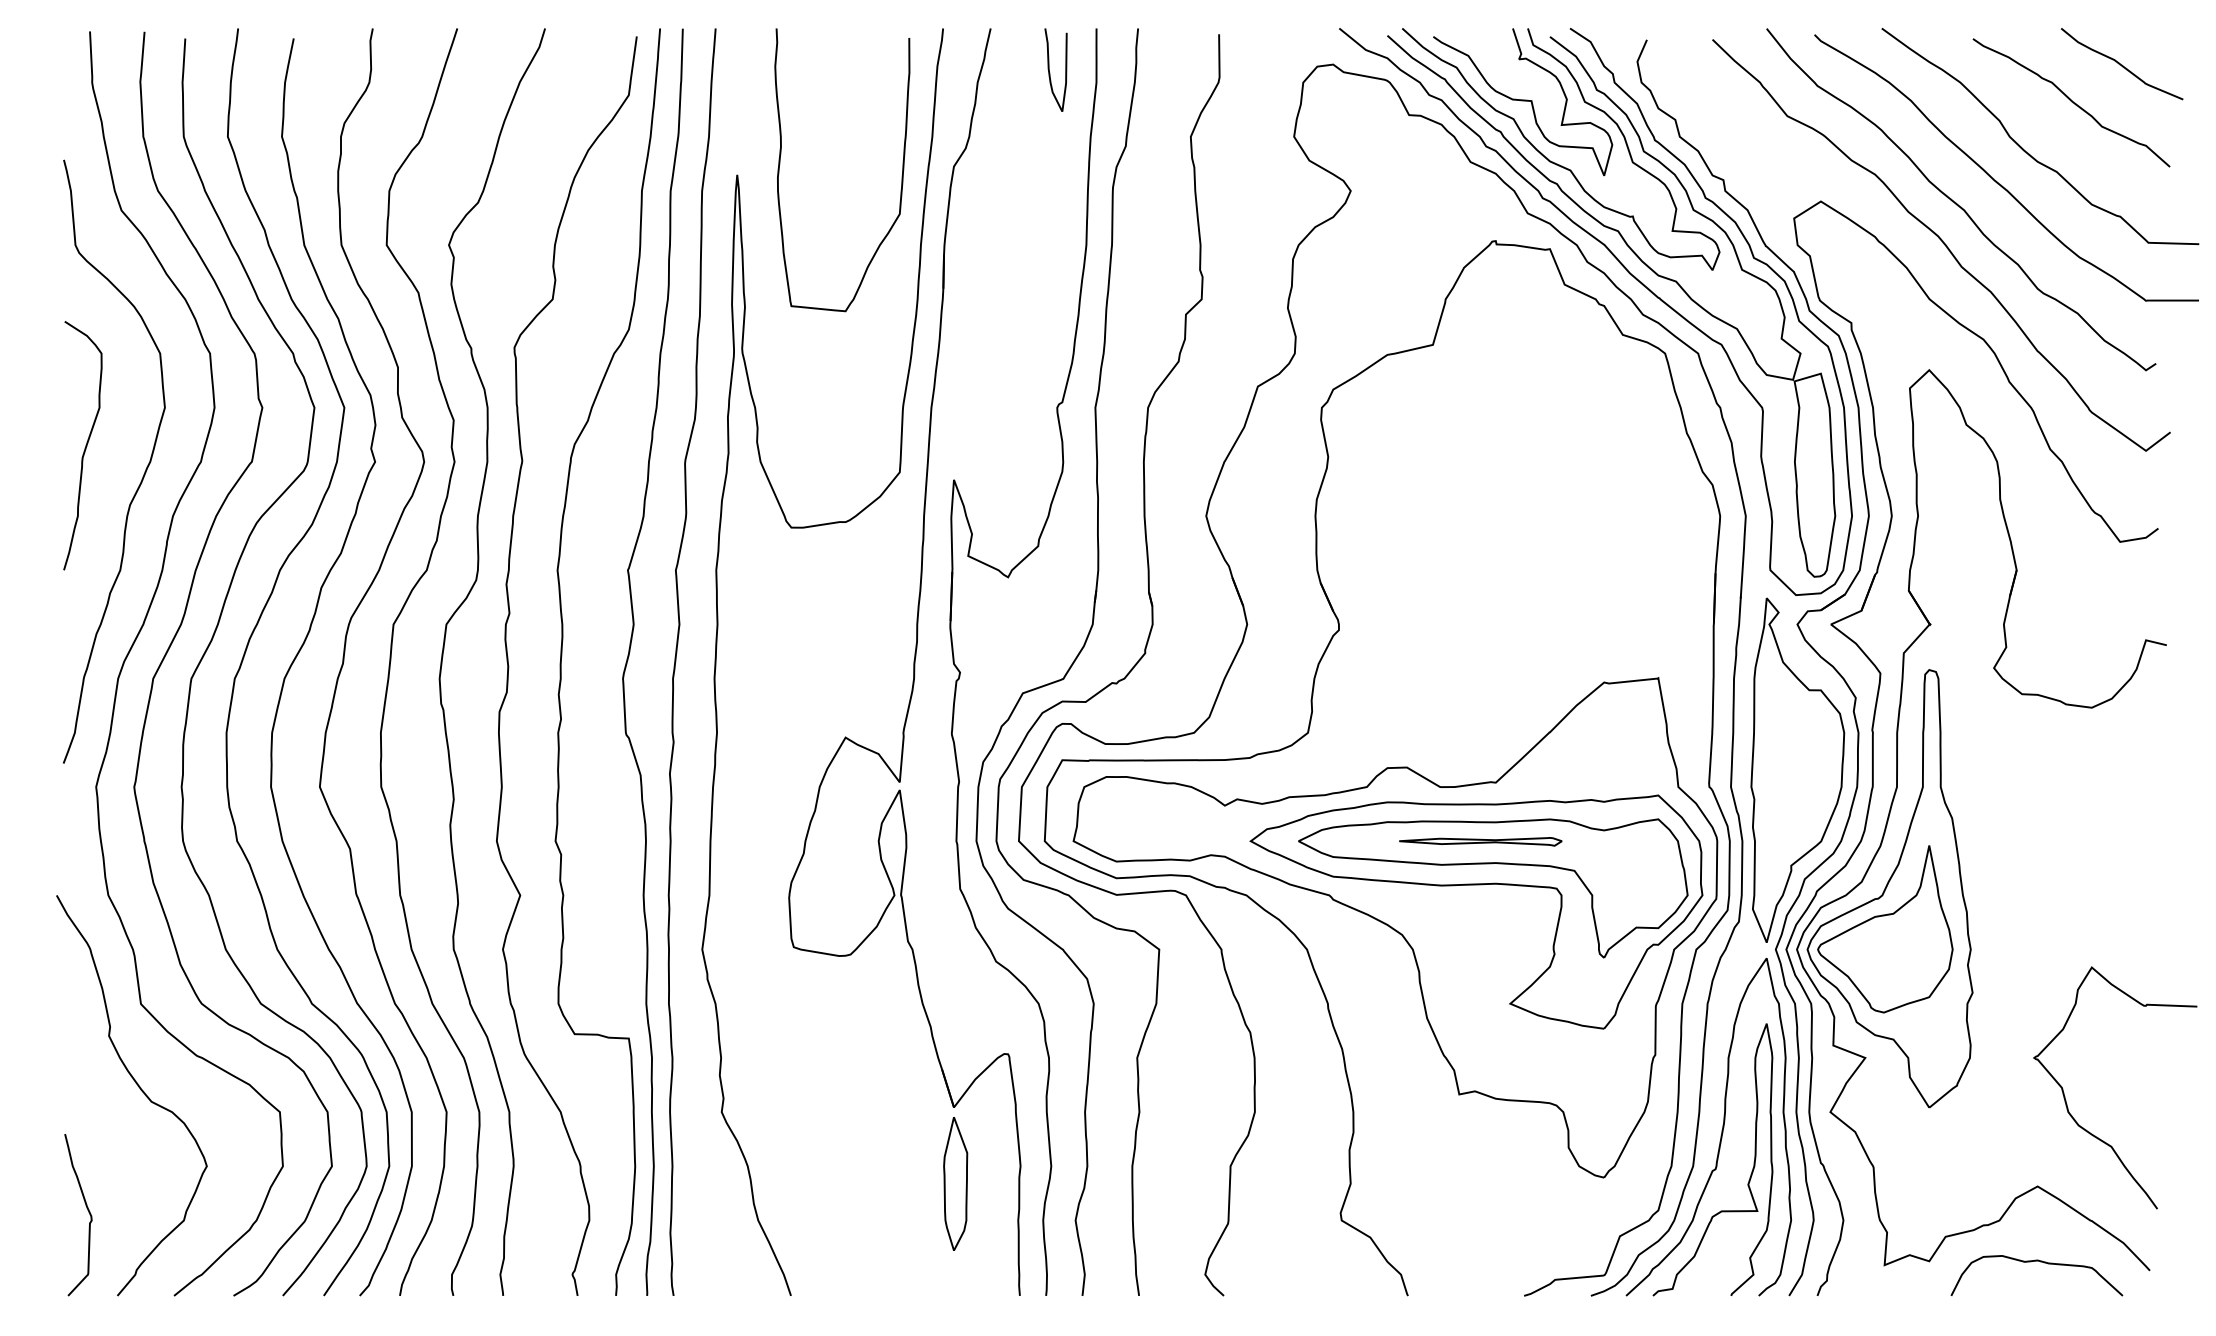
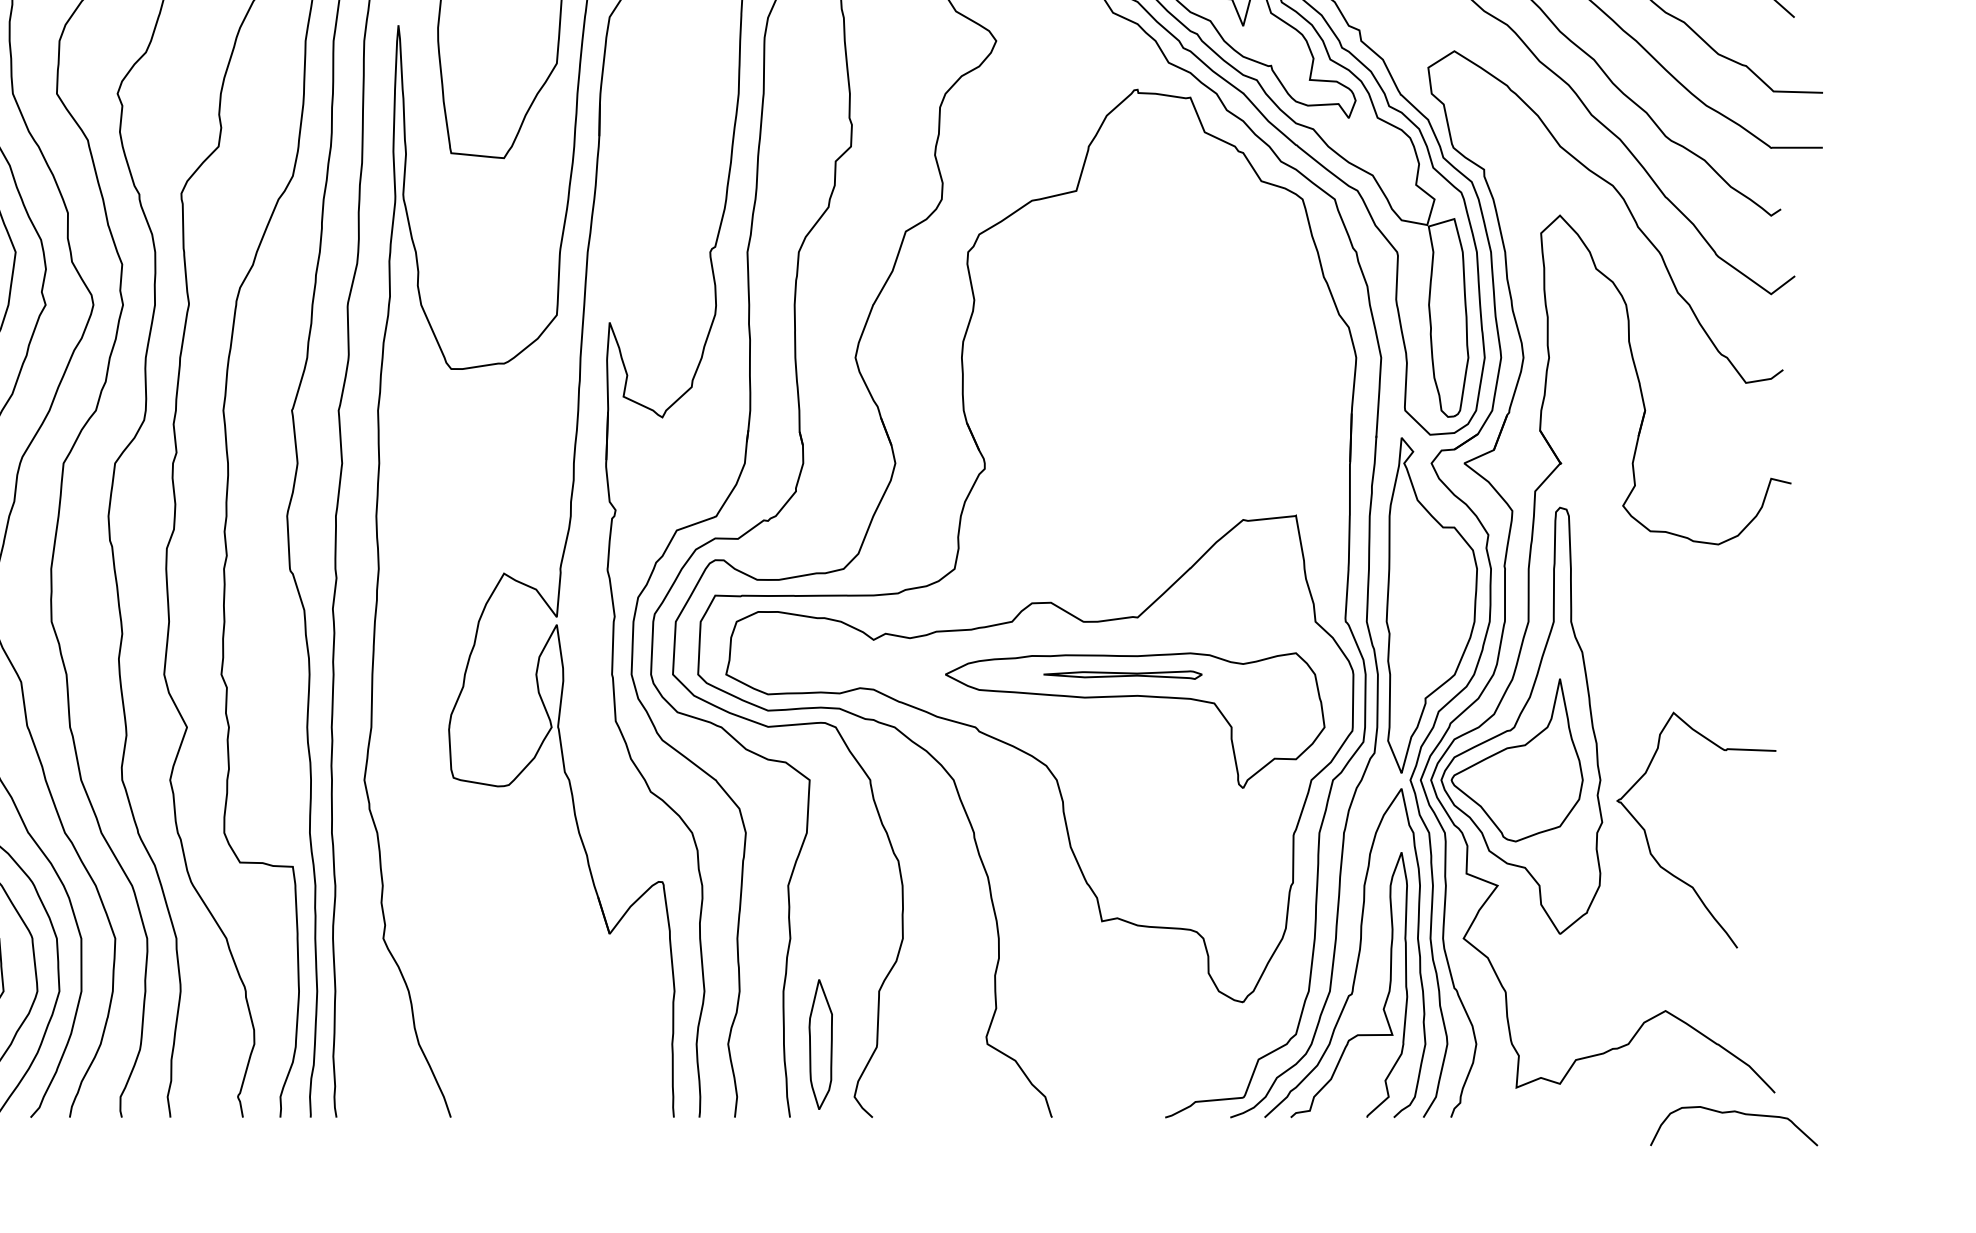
part: (1476, 885) -> (1118, 717), removed
curve: (2066, 1100) -> (1648, 842), moved
part: (955, 1183) -> (820, 1044), moved
curve: (2040, 1262) -> (1737, 1113), moved

